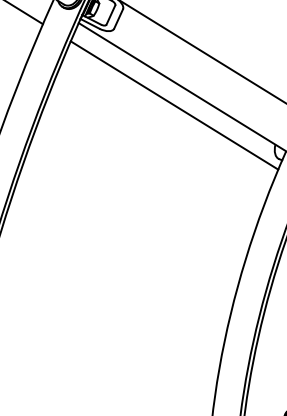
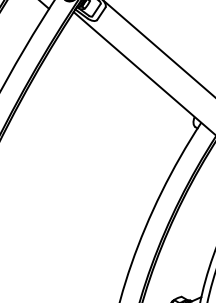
line: (173, 104) -> (129, 78), removed

